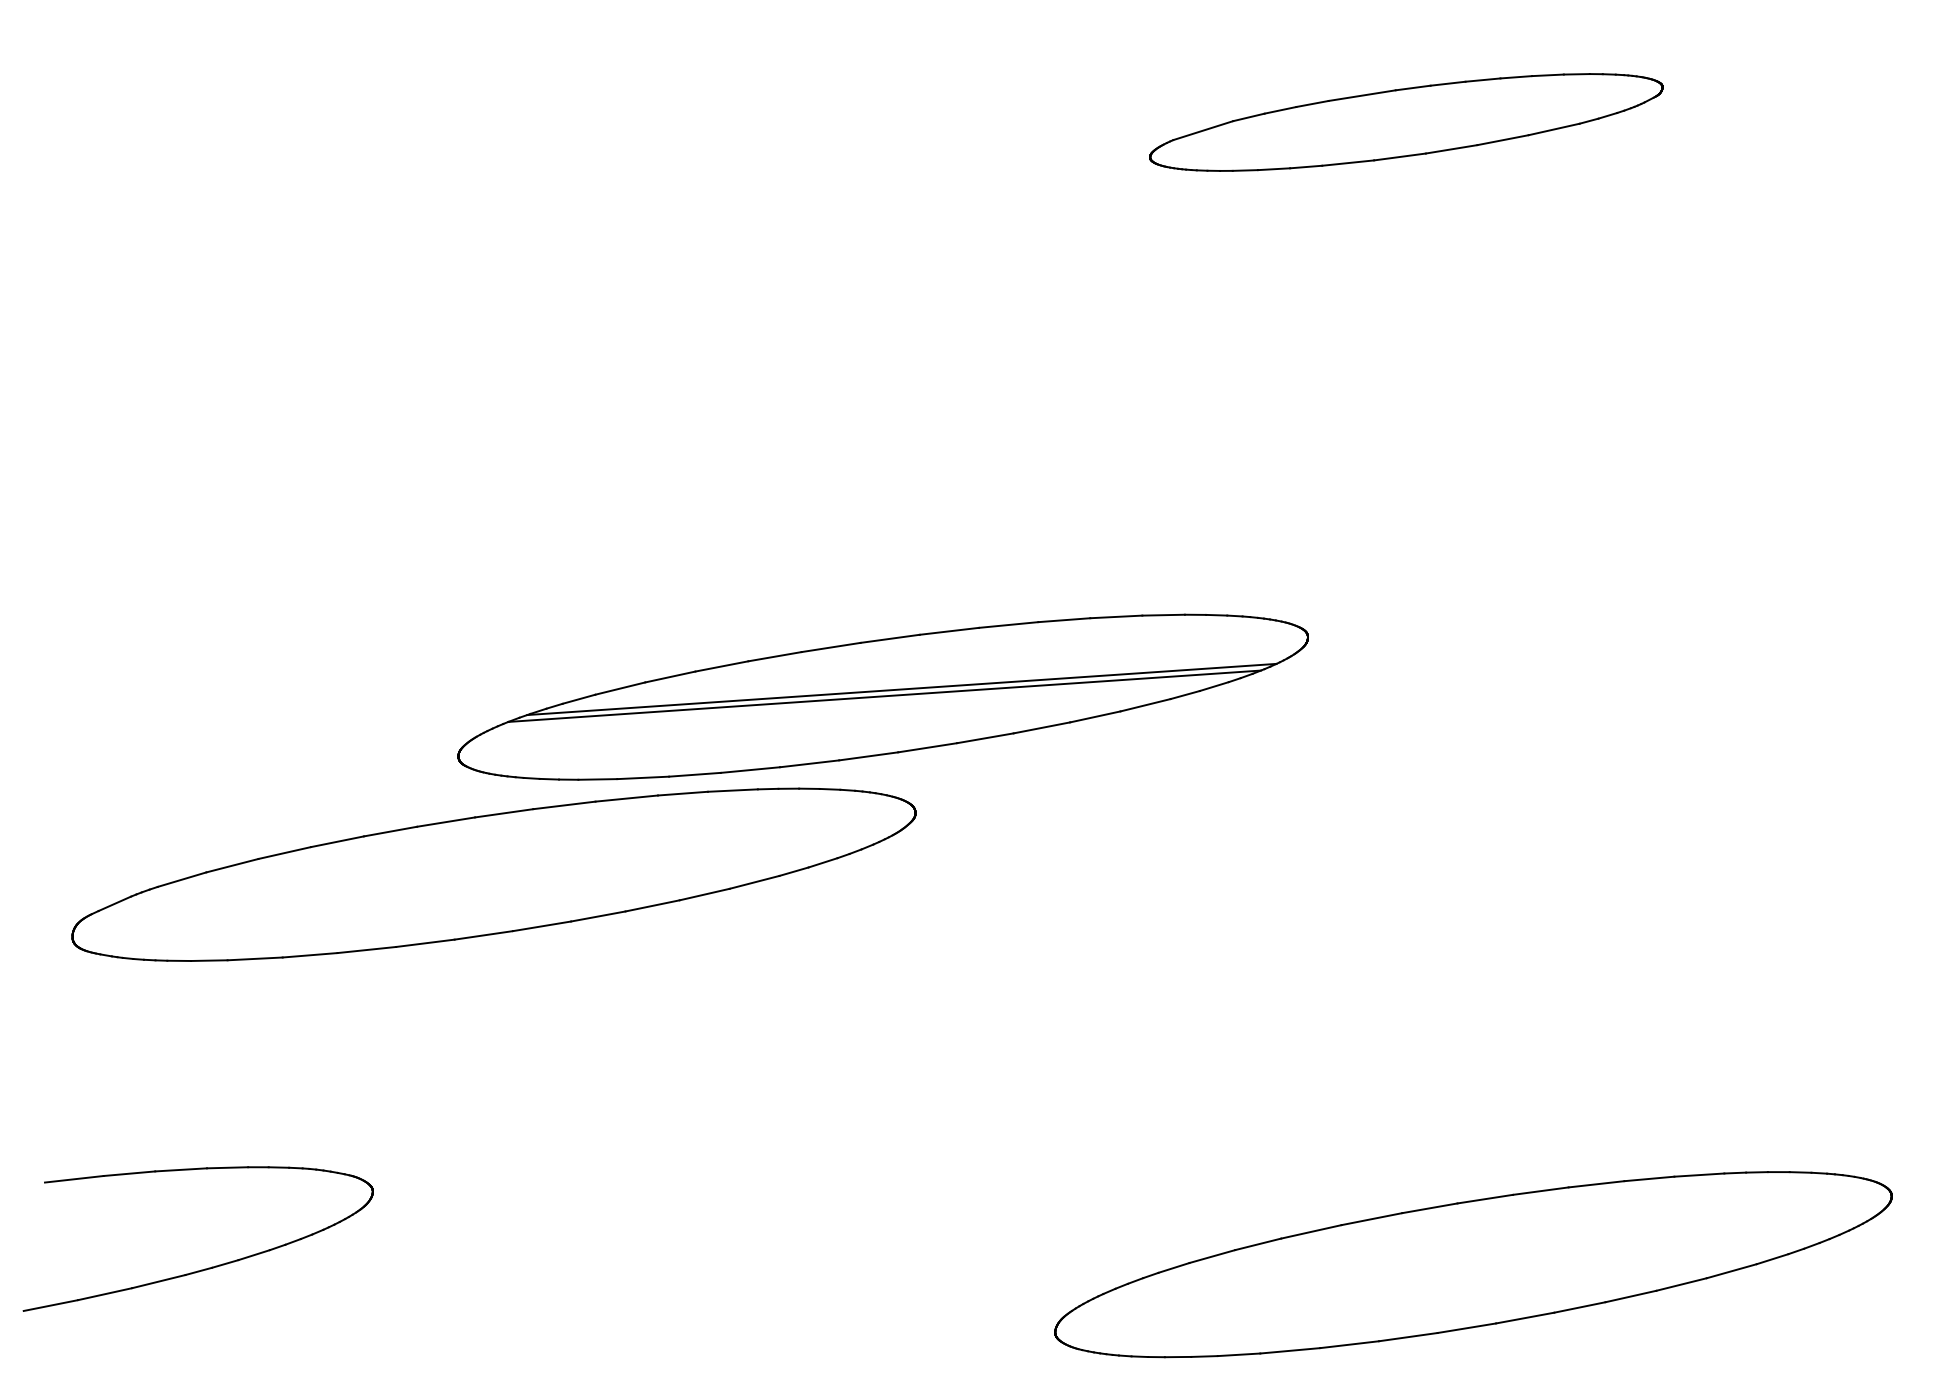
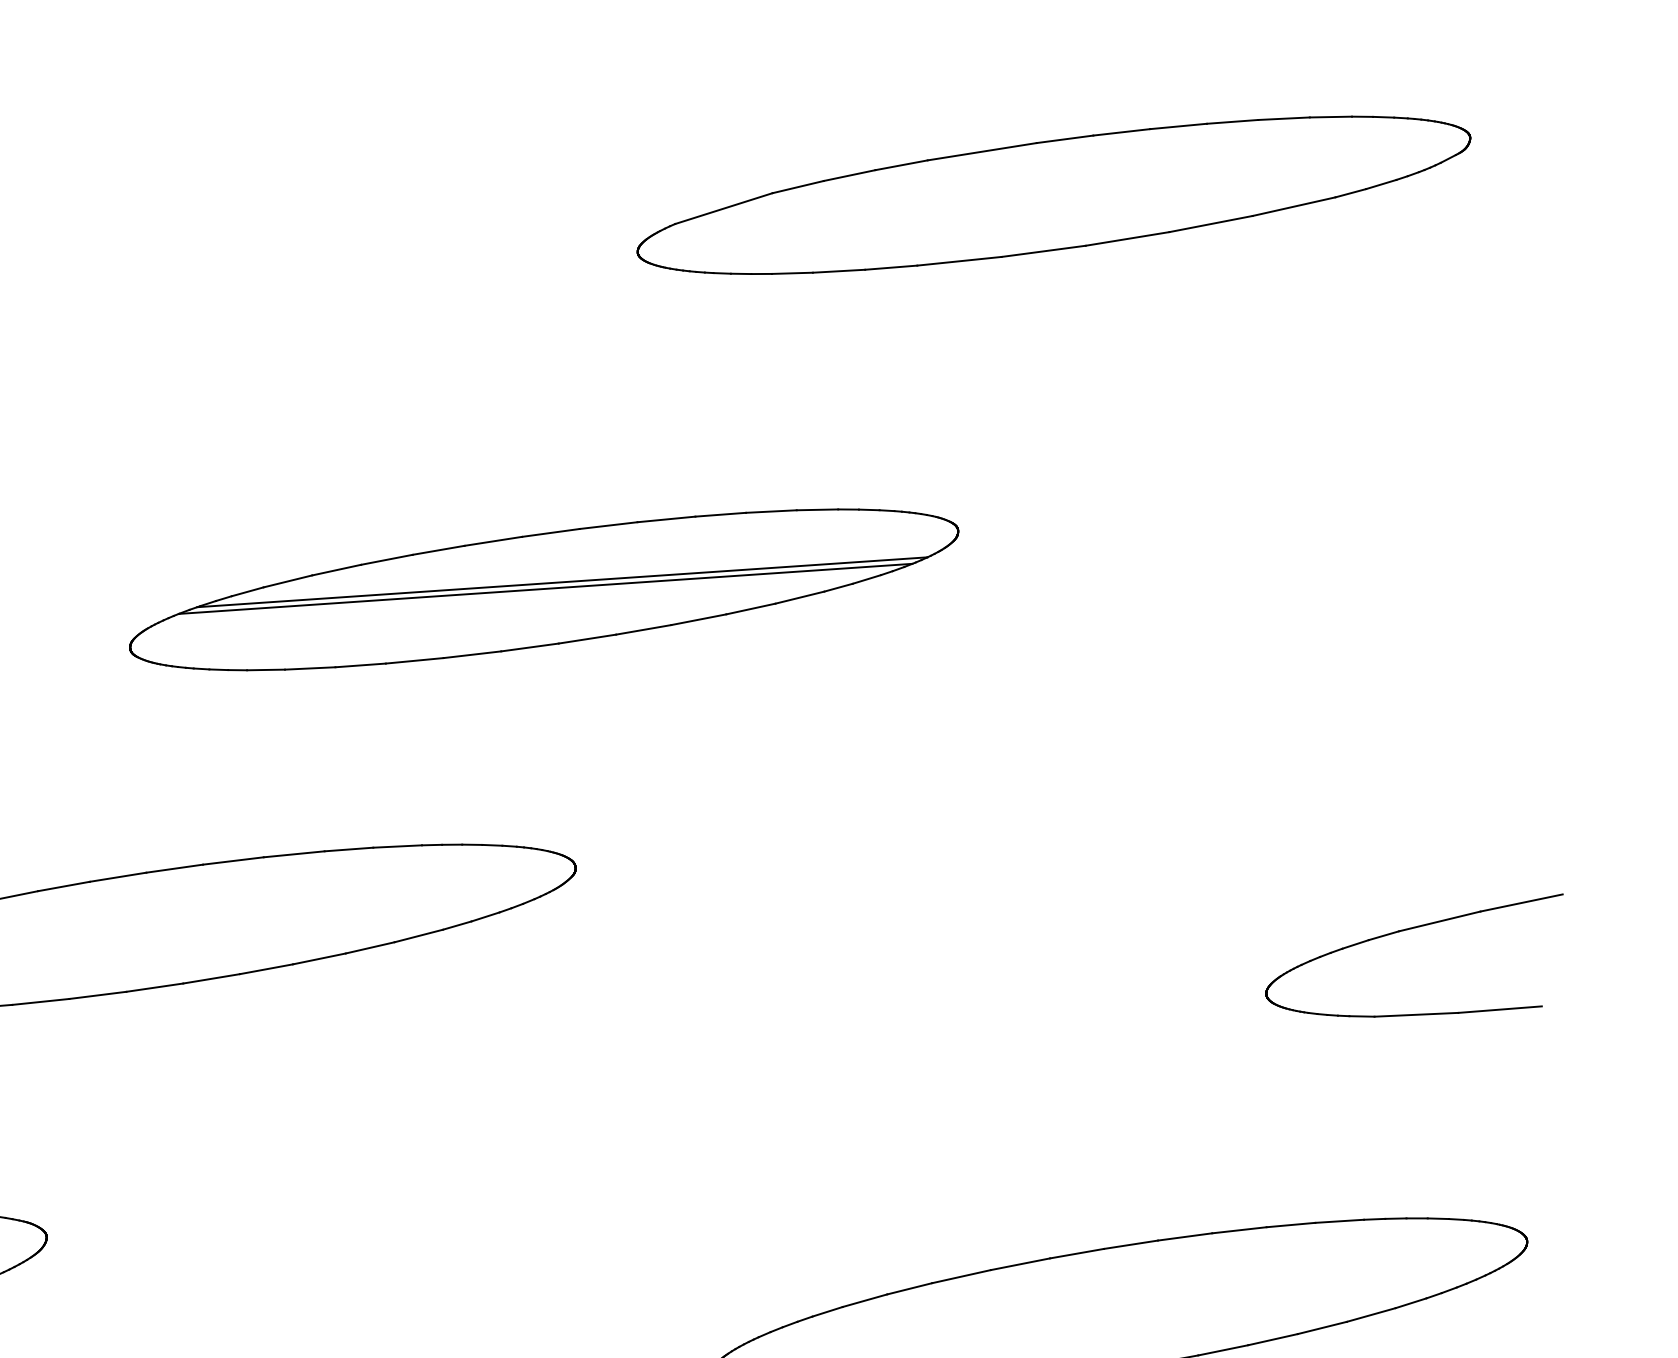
part: (1406, 122) -> (1054, 195), size x1.67
part: (882, 696) -> (543, 589), moved
part: (1769, 876) -> (1408, 930), added

